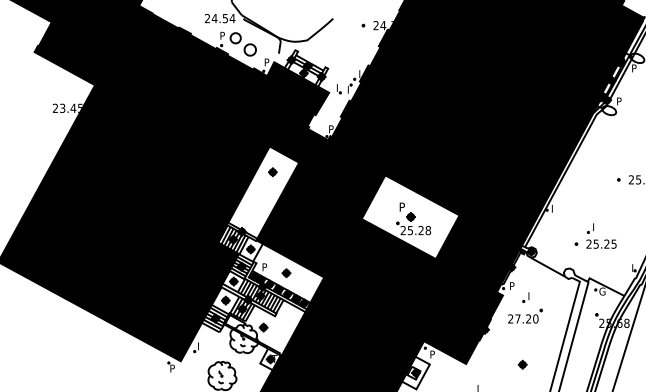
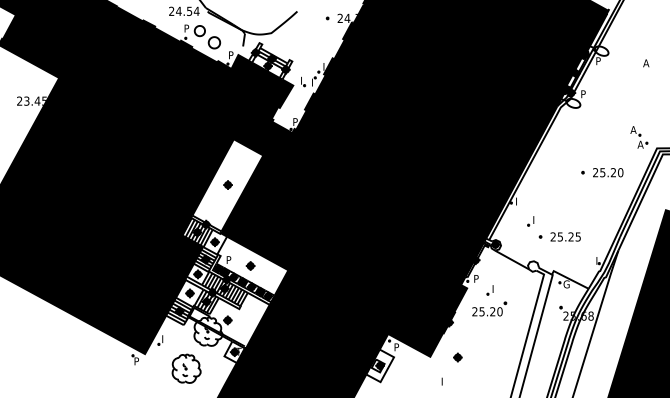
part: (272, 171) -> (227, 184), moved
fill: (410, 216) -> (374, 209), added
part: (590, 228) -> (530, 221), moved
text: (517, 318) -> (481, 311), 27.20 -> 25.20
part: (522, 364) -> (457, 357), moved

